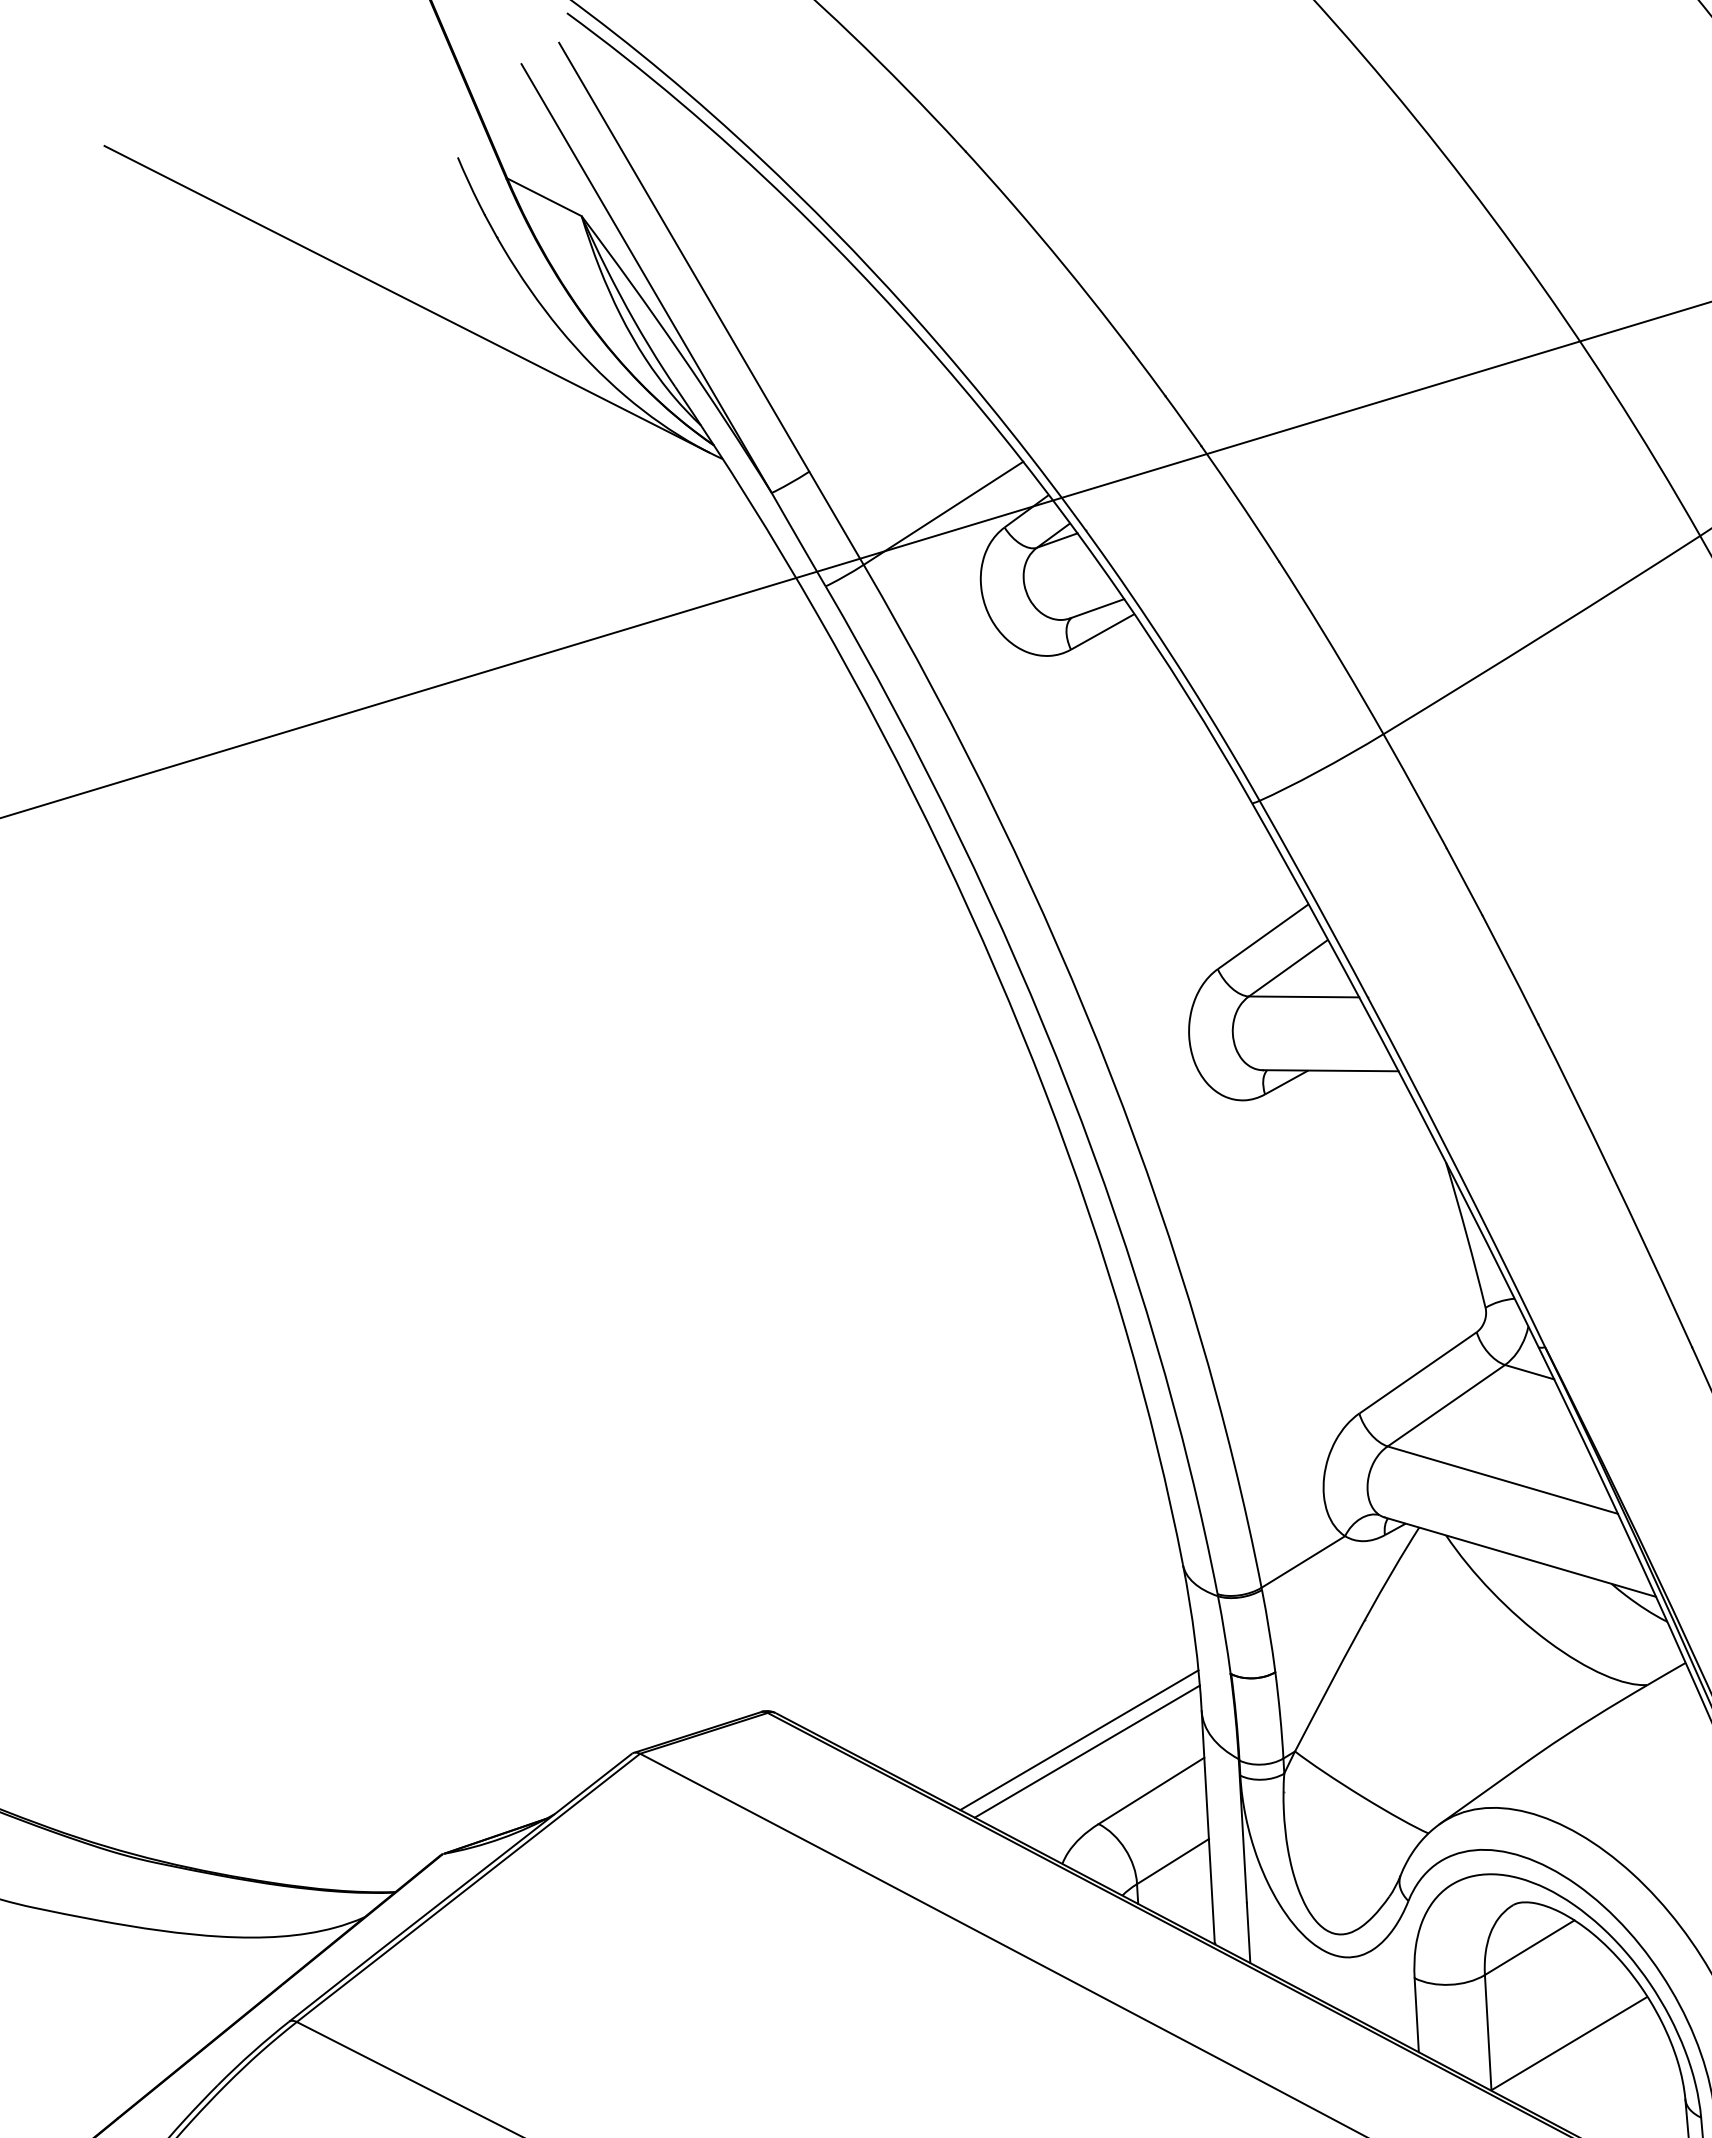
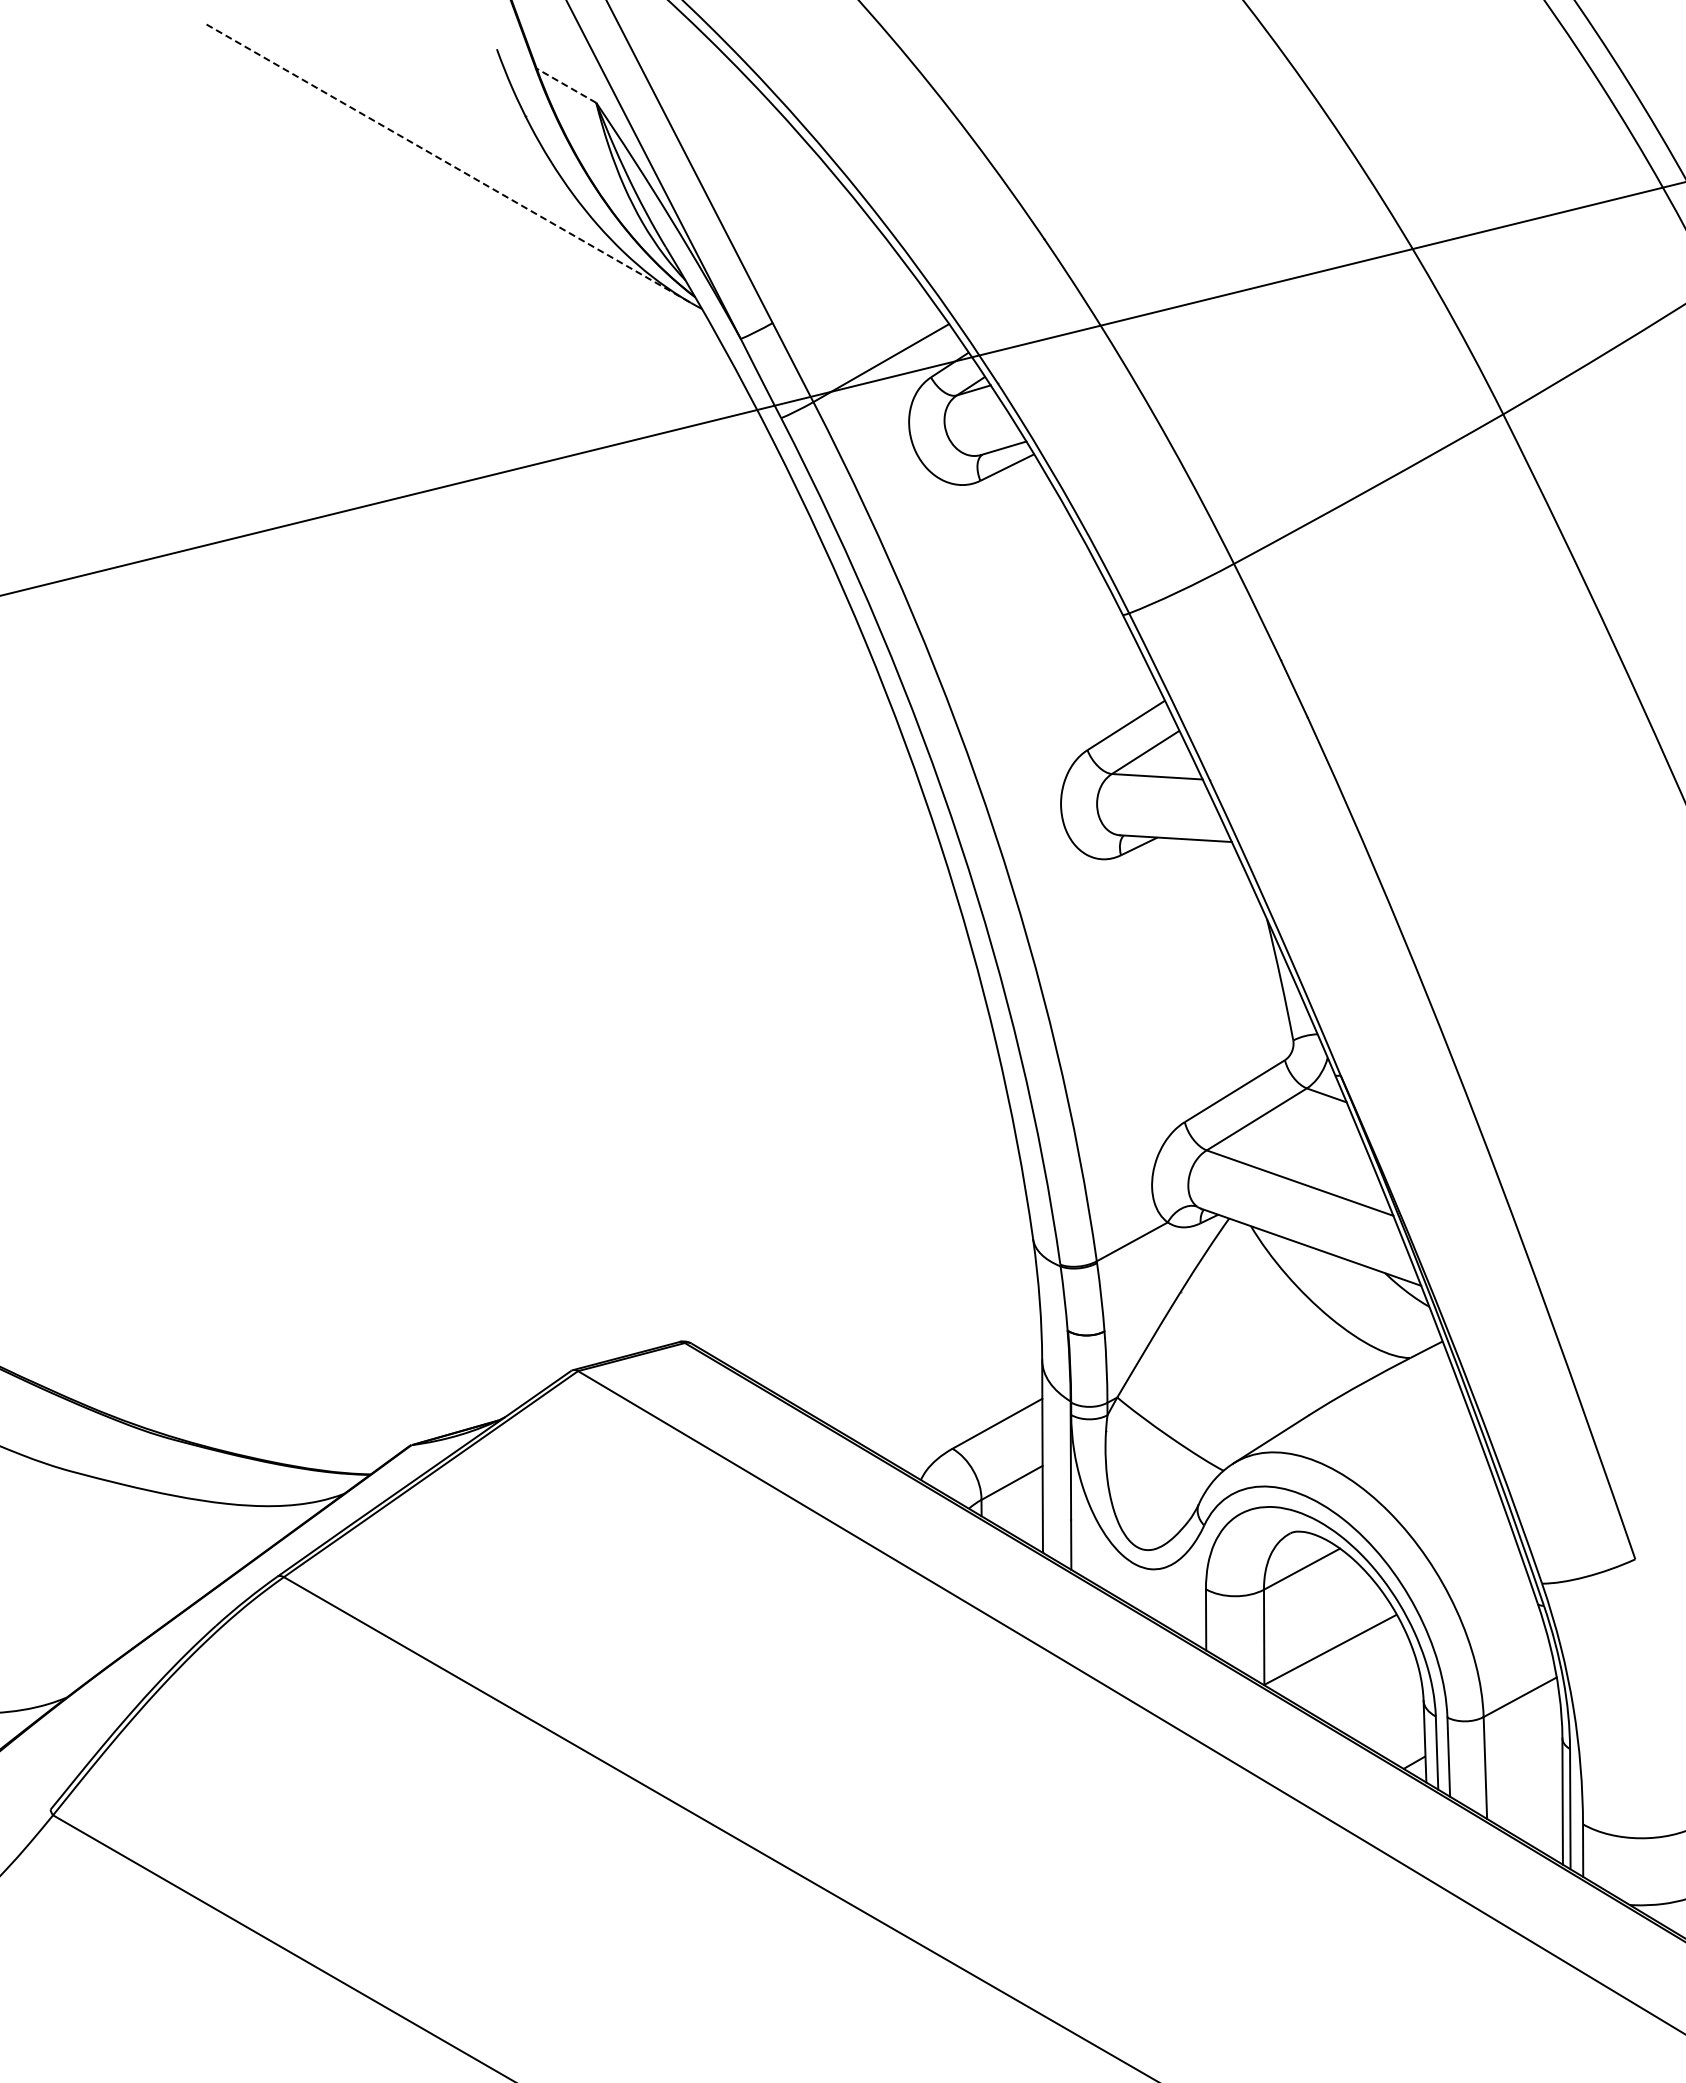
line: (544, 197) -> (566, 85), solid -> dashed
line: (406, 299) -> (448, 163), solid -> dashed
line: (1079, 1739) -> (940, 1378), removed
line: (1086, 1751) -> (945, 1388), removed

